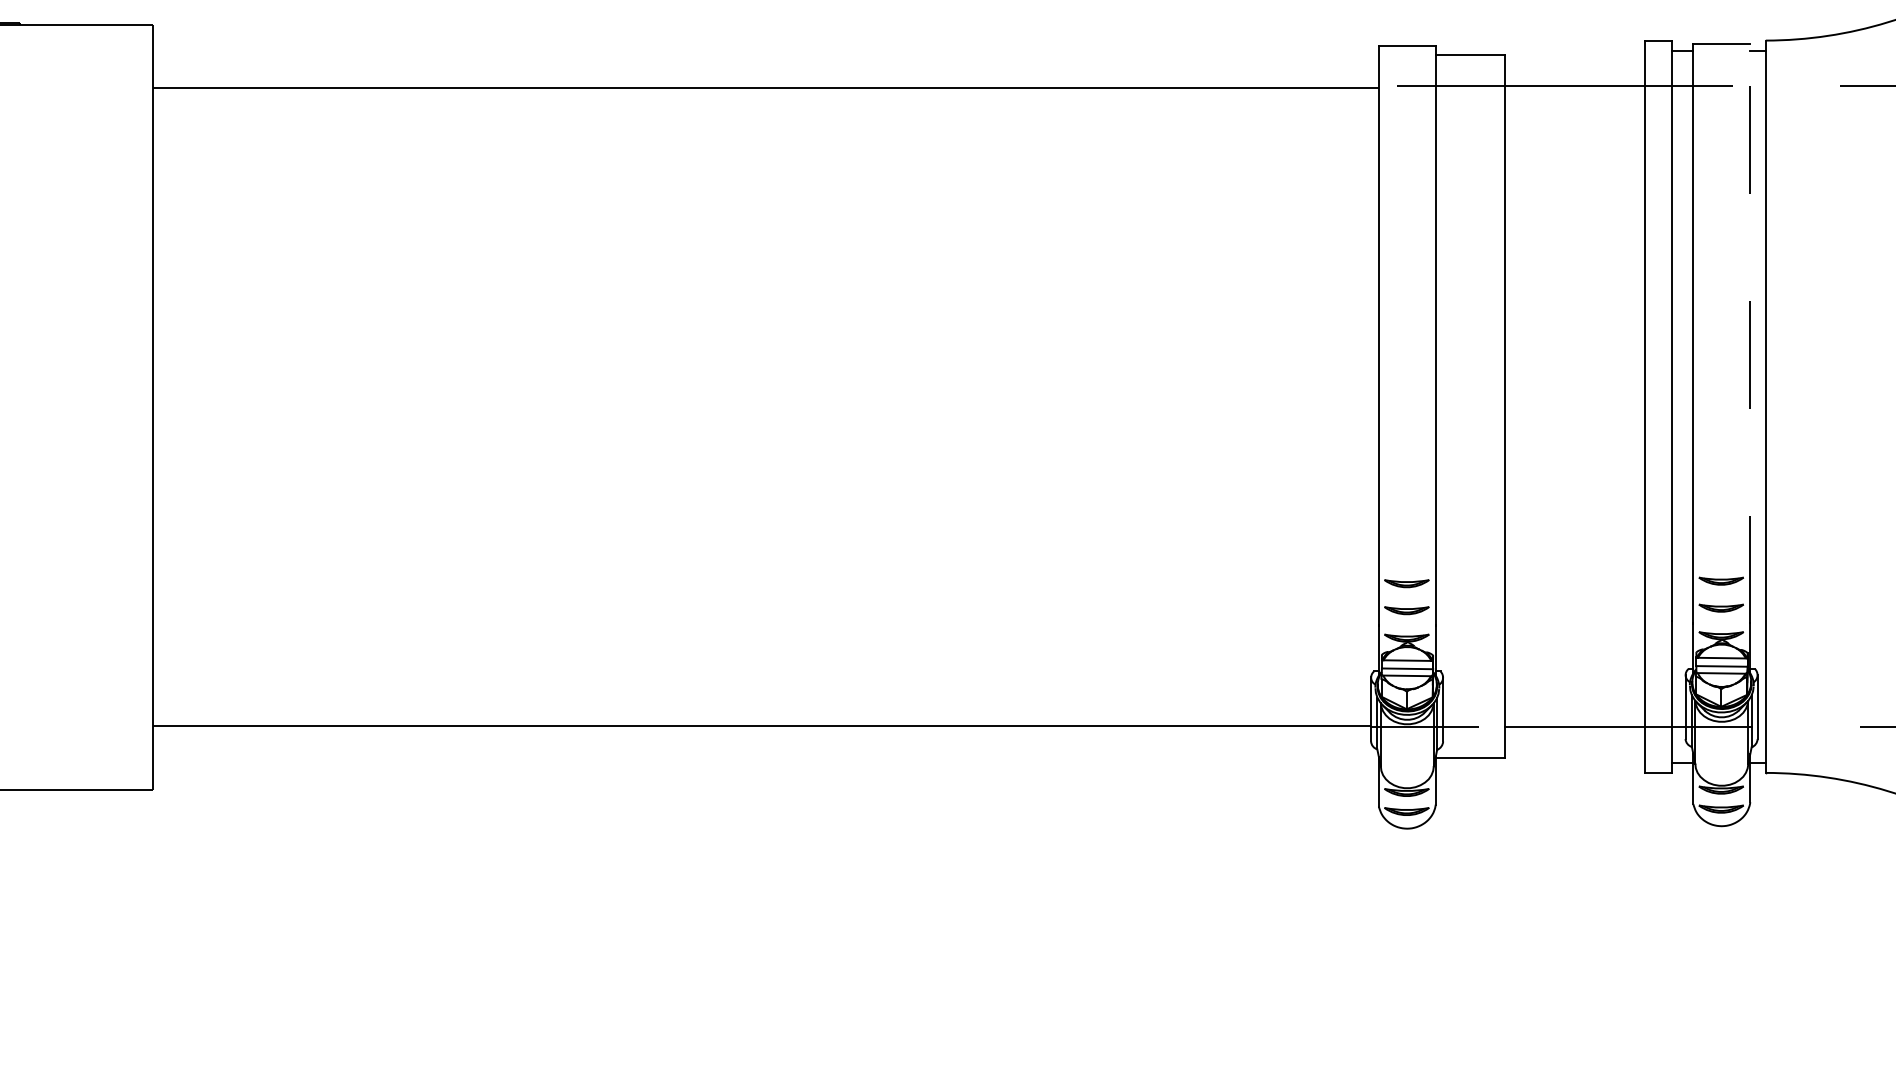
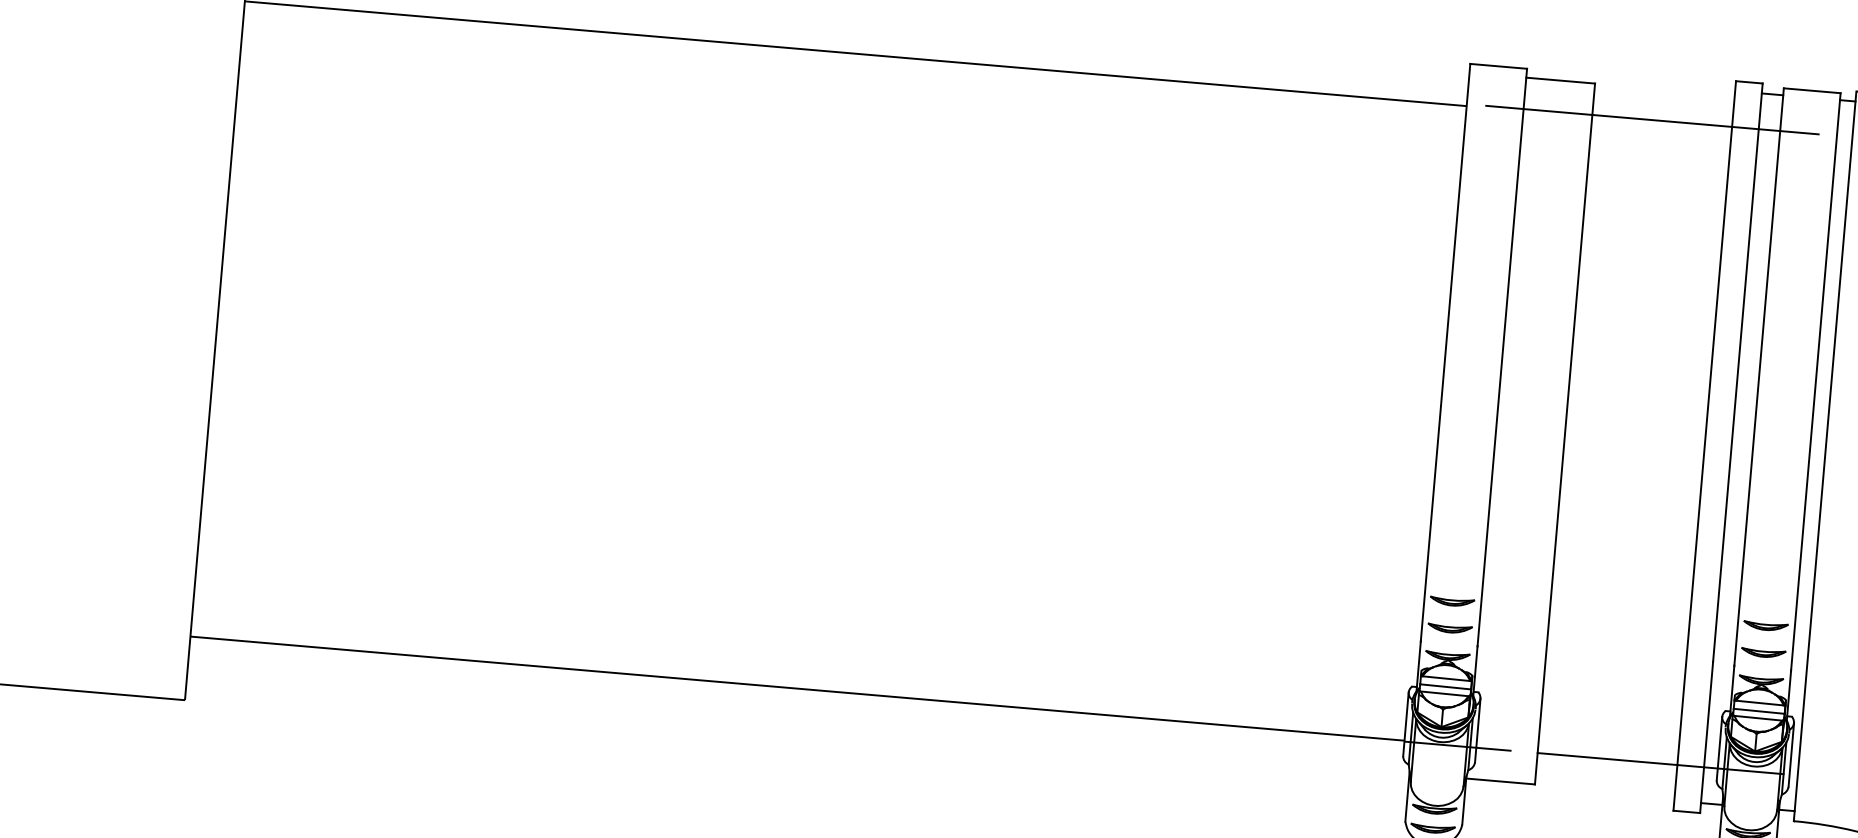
line: (1750, 333) -> (1816, 382), dashed -> solid

